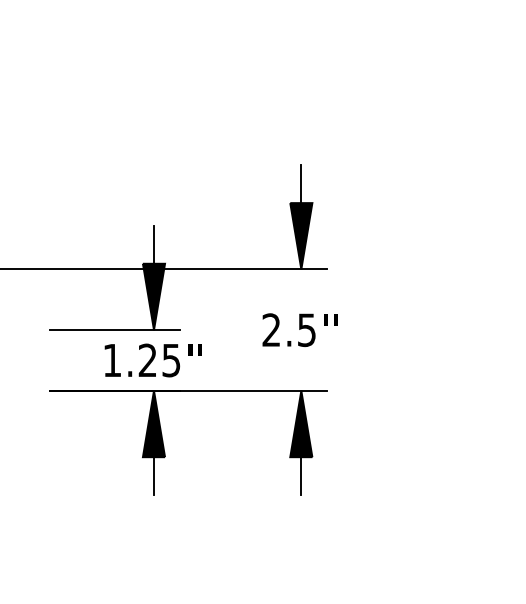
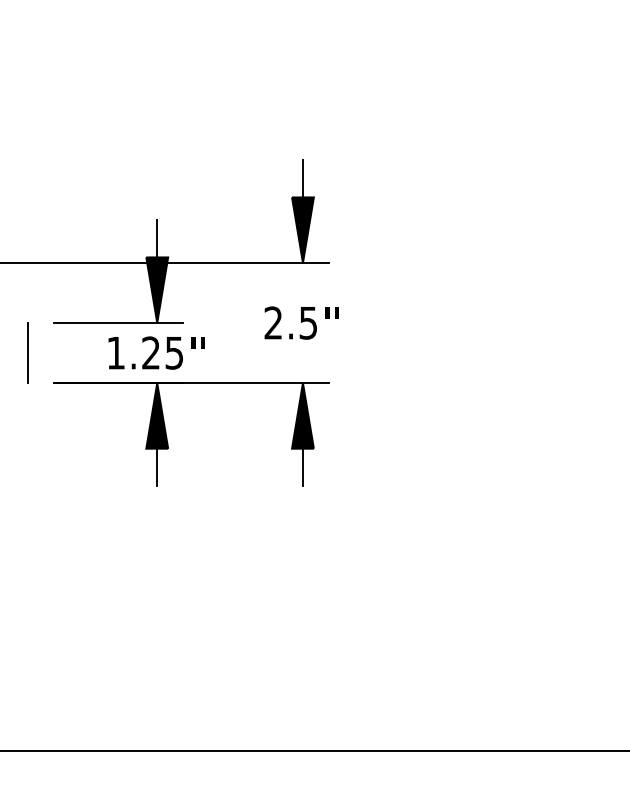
line: (22, 359) -> (27, 352), added

